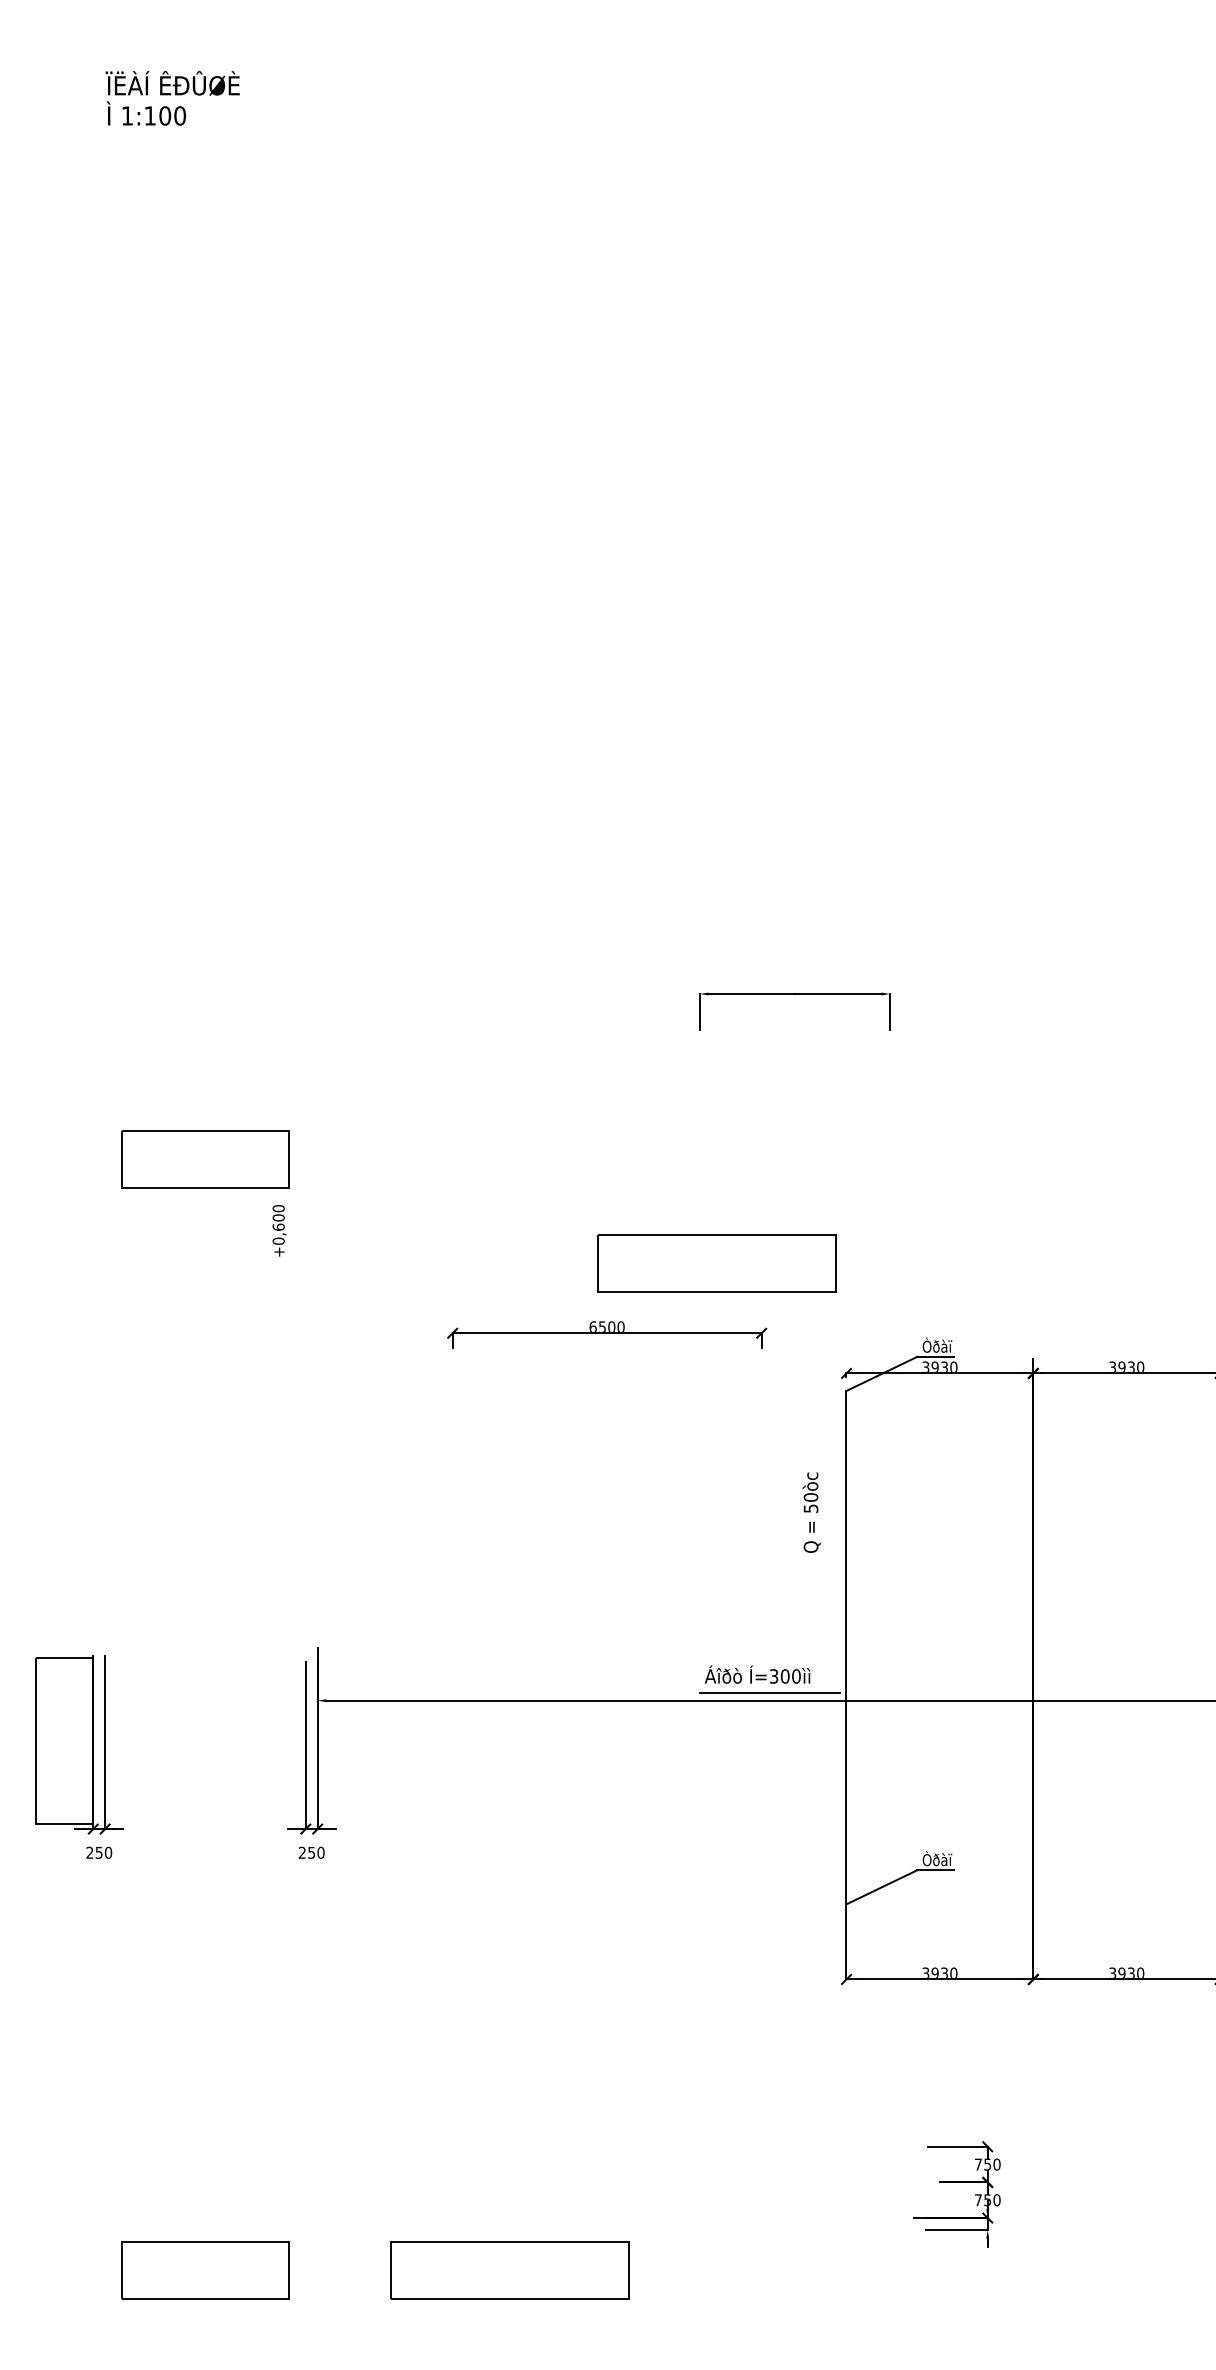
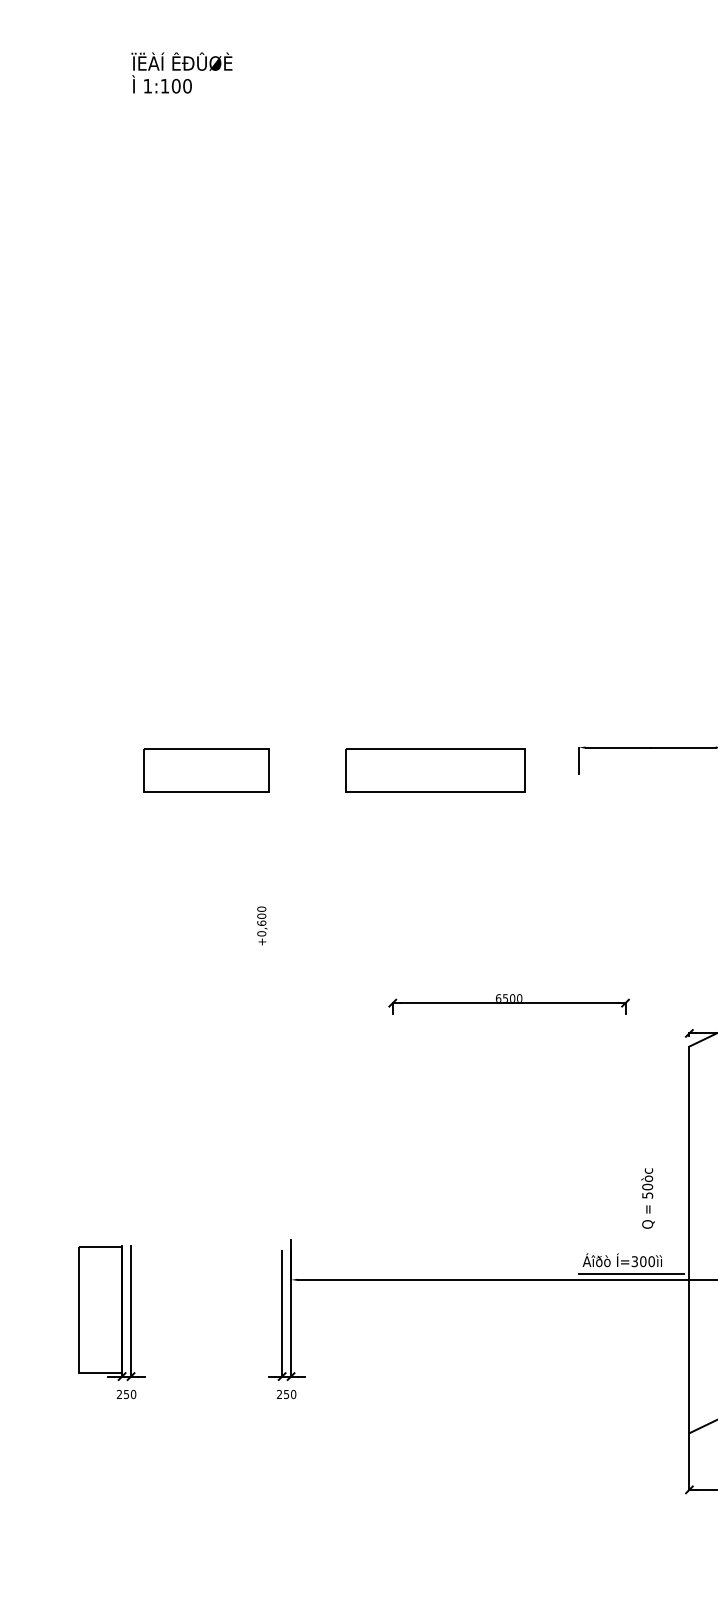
part: (205, 1159) -> (206, 770), moved
part: (716, 1263) -> (435, 770), moved
text: (811, 1512) -> (647, 1198), moved

